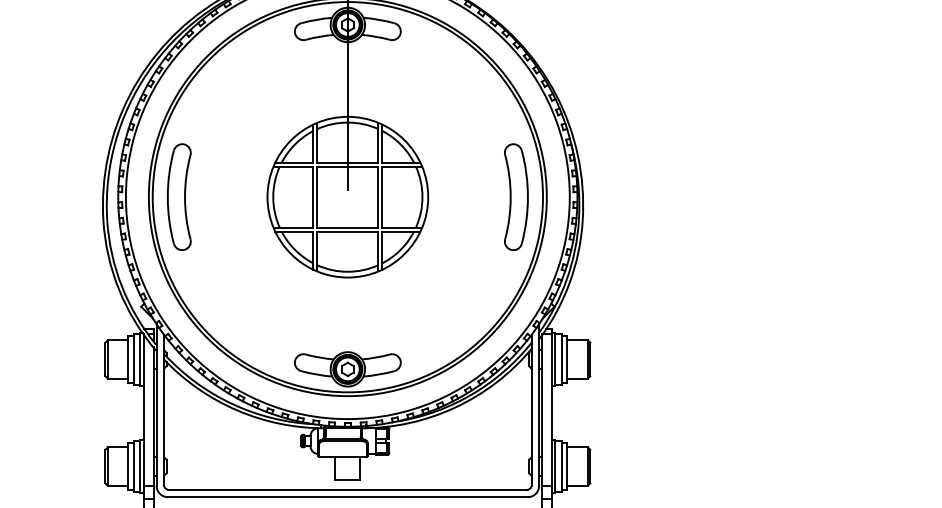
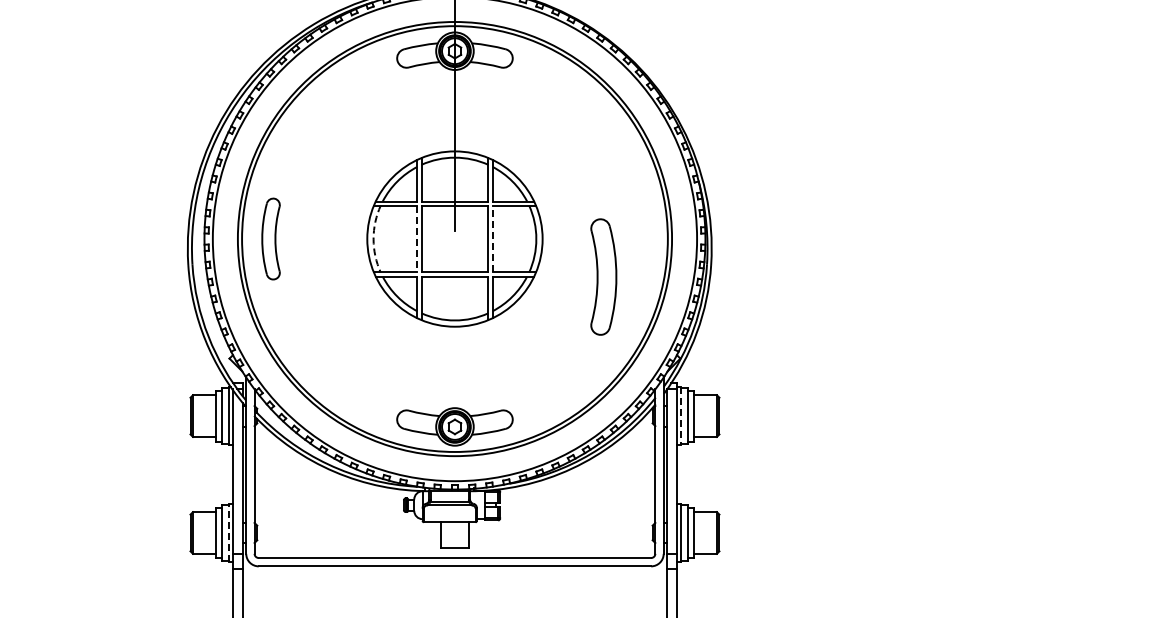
part: (178, 196) -> (270, 238), size x0.7
line: (382, 196) -> (492, 238), solid -> dashed
part: (516, 196) -> (603, 276), moved
arc: (273, 197) -> (373, 239), solid -> dashed
line: (313, 197) -> (417, 239), solid -> dashed
line: (555, 359) -> (681, 416), solid -> dashed
line: (140, 466) -> (228, 532), solid -> dashed

